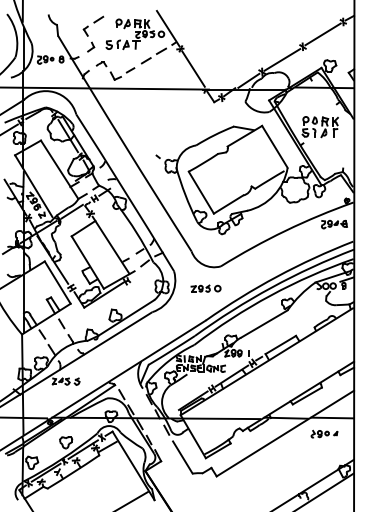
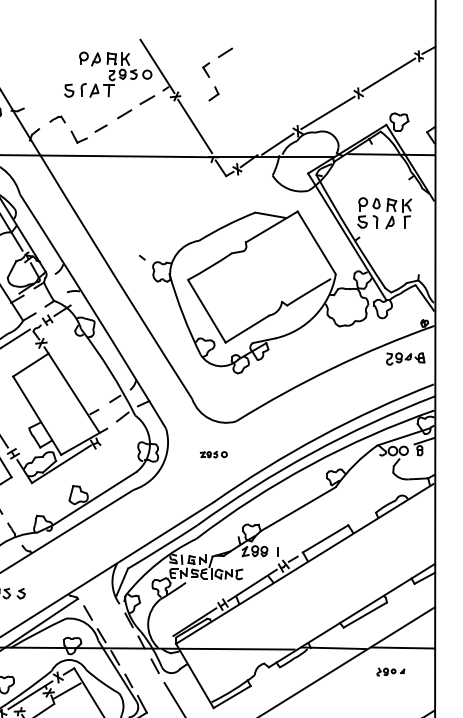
part: (93, 33) -> (217, 73), moved
part: (205, 288) -> (213, 454), size x0.6
part: (324, 433) -> (390, 671), size x0.7

